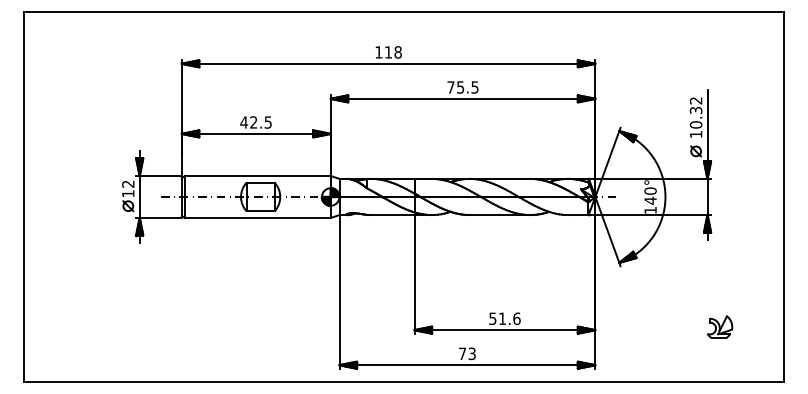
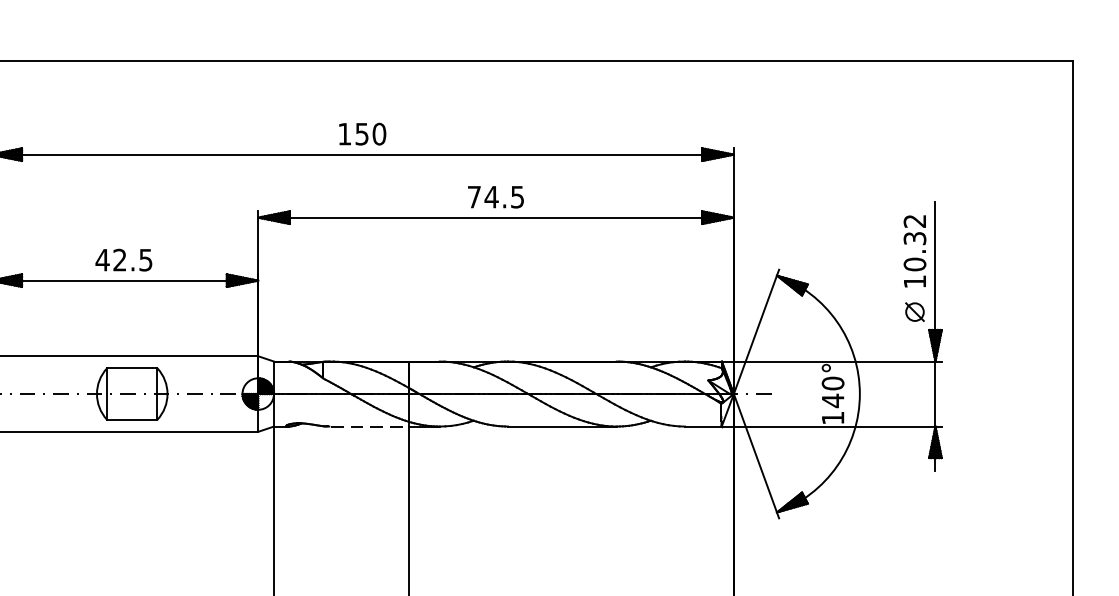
text: (393, 52) -> (371, 134), 118 -> 150
text: (460, 87) -> (491, 197), 75.5 -> 74.5
line: (392, 215) -> (369, 427), solid -> dashed

